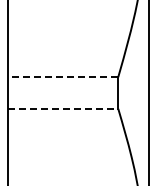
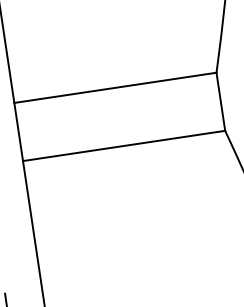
line: (63, 77) -> (115, 88), dashed -> solid
line: (63, 108) -> (124, 145), dashed -> solid

